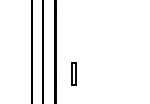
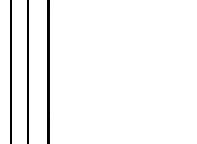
part: (73, 73) -> (77, 103), removed

